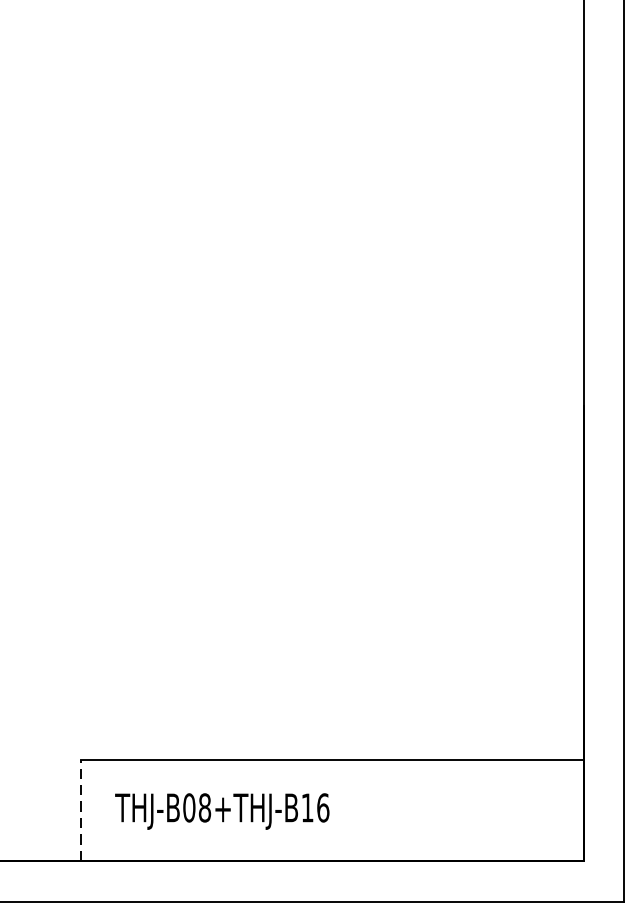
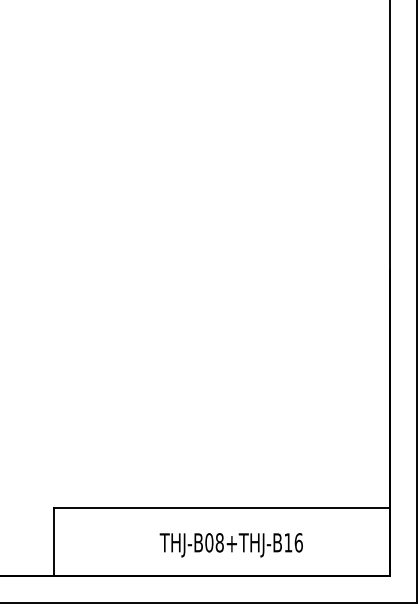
line: (80, 810) -> (53, 541), dashed -> solid
text: (220, 811) -> (230, 545), moved

